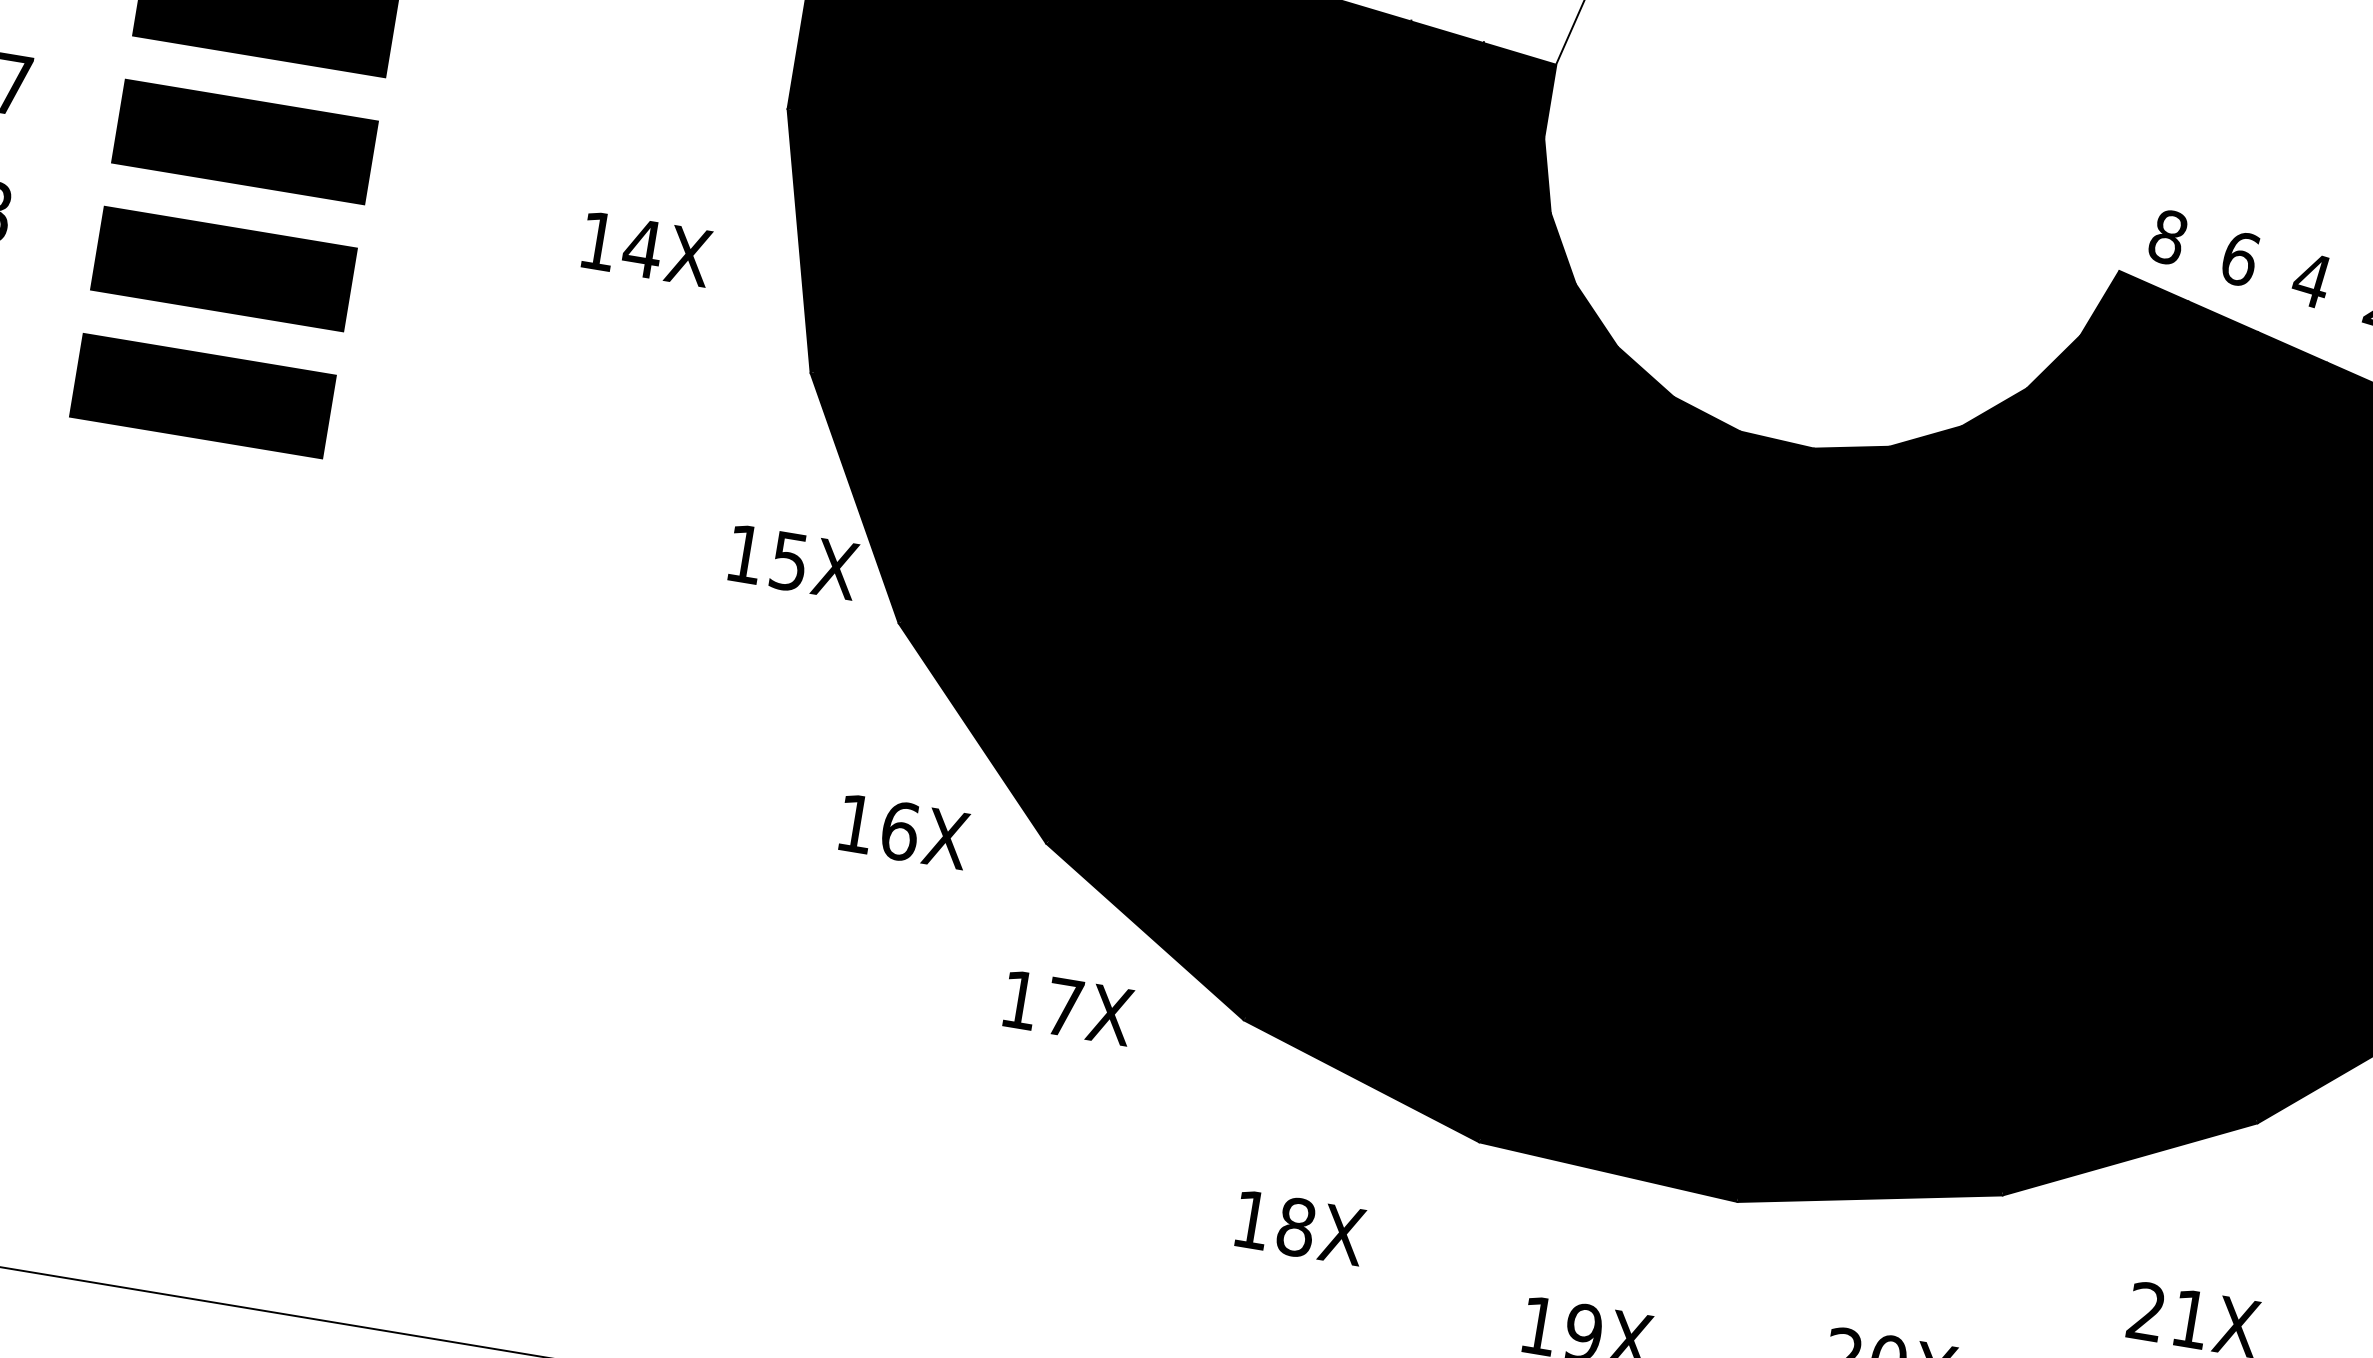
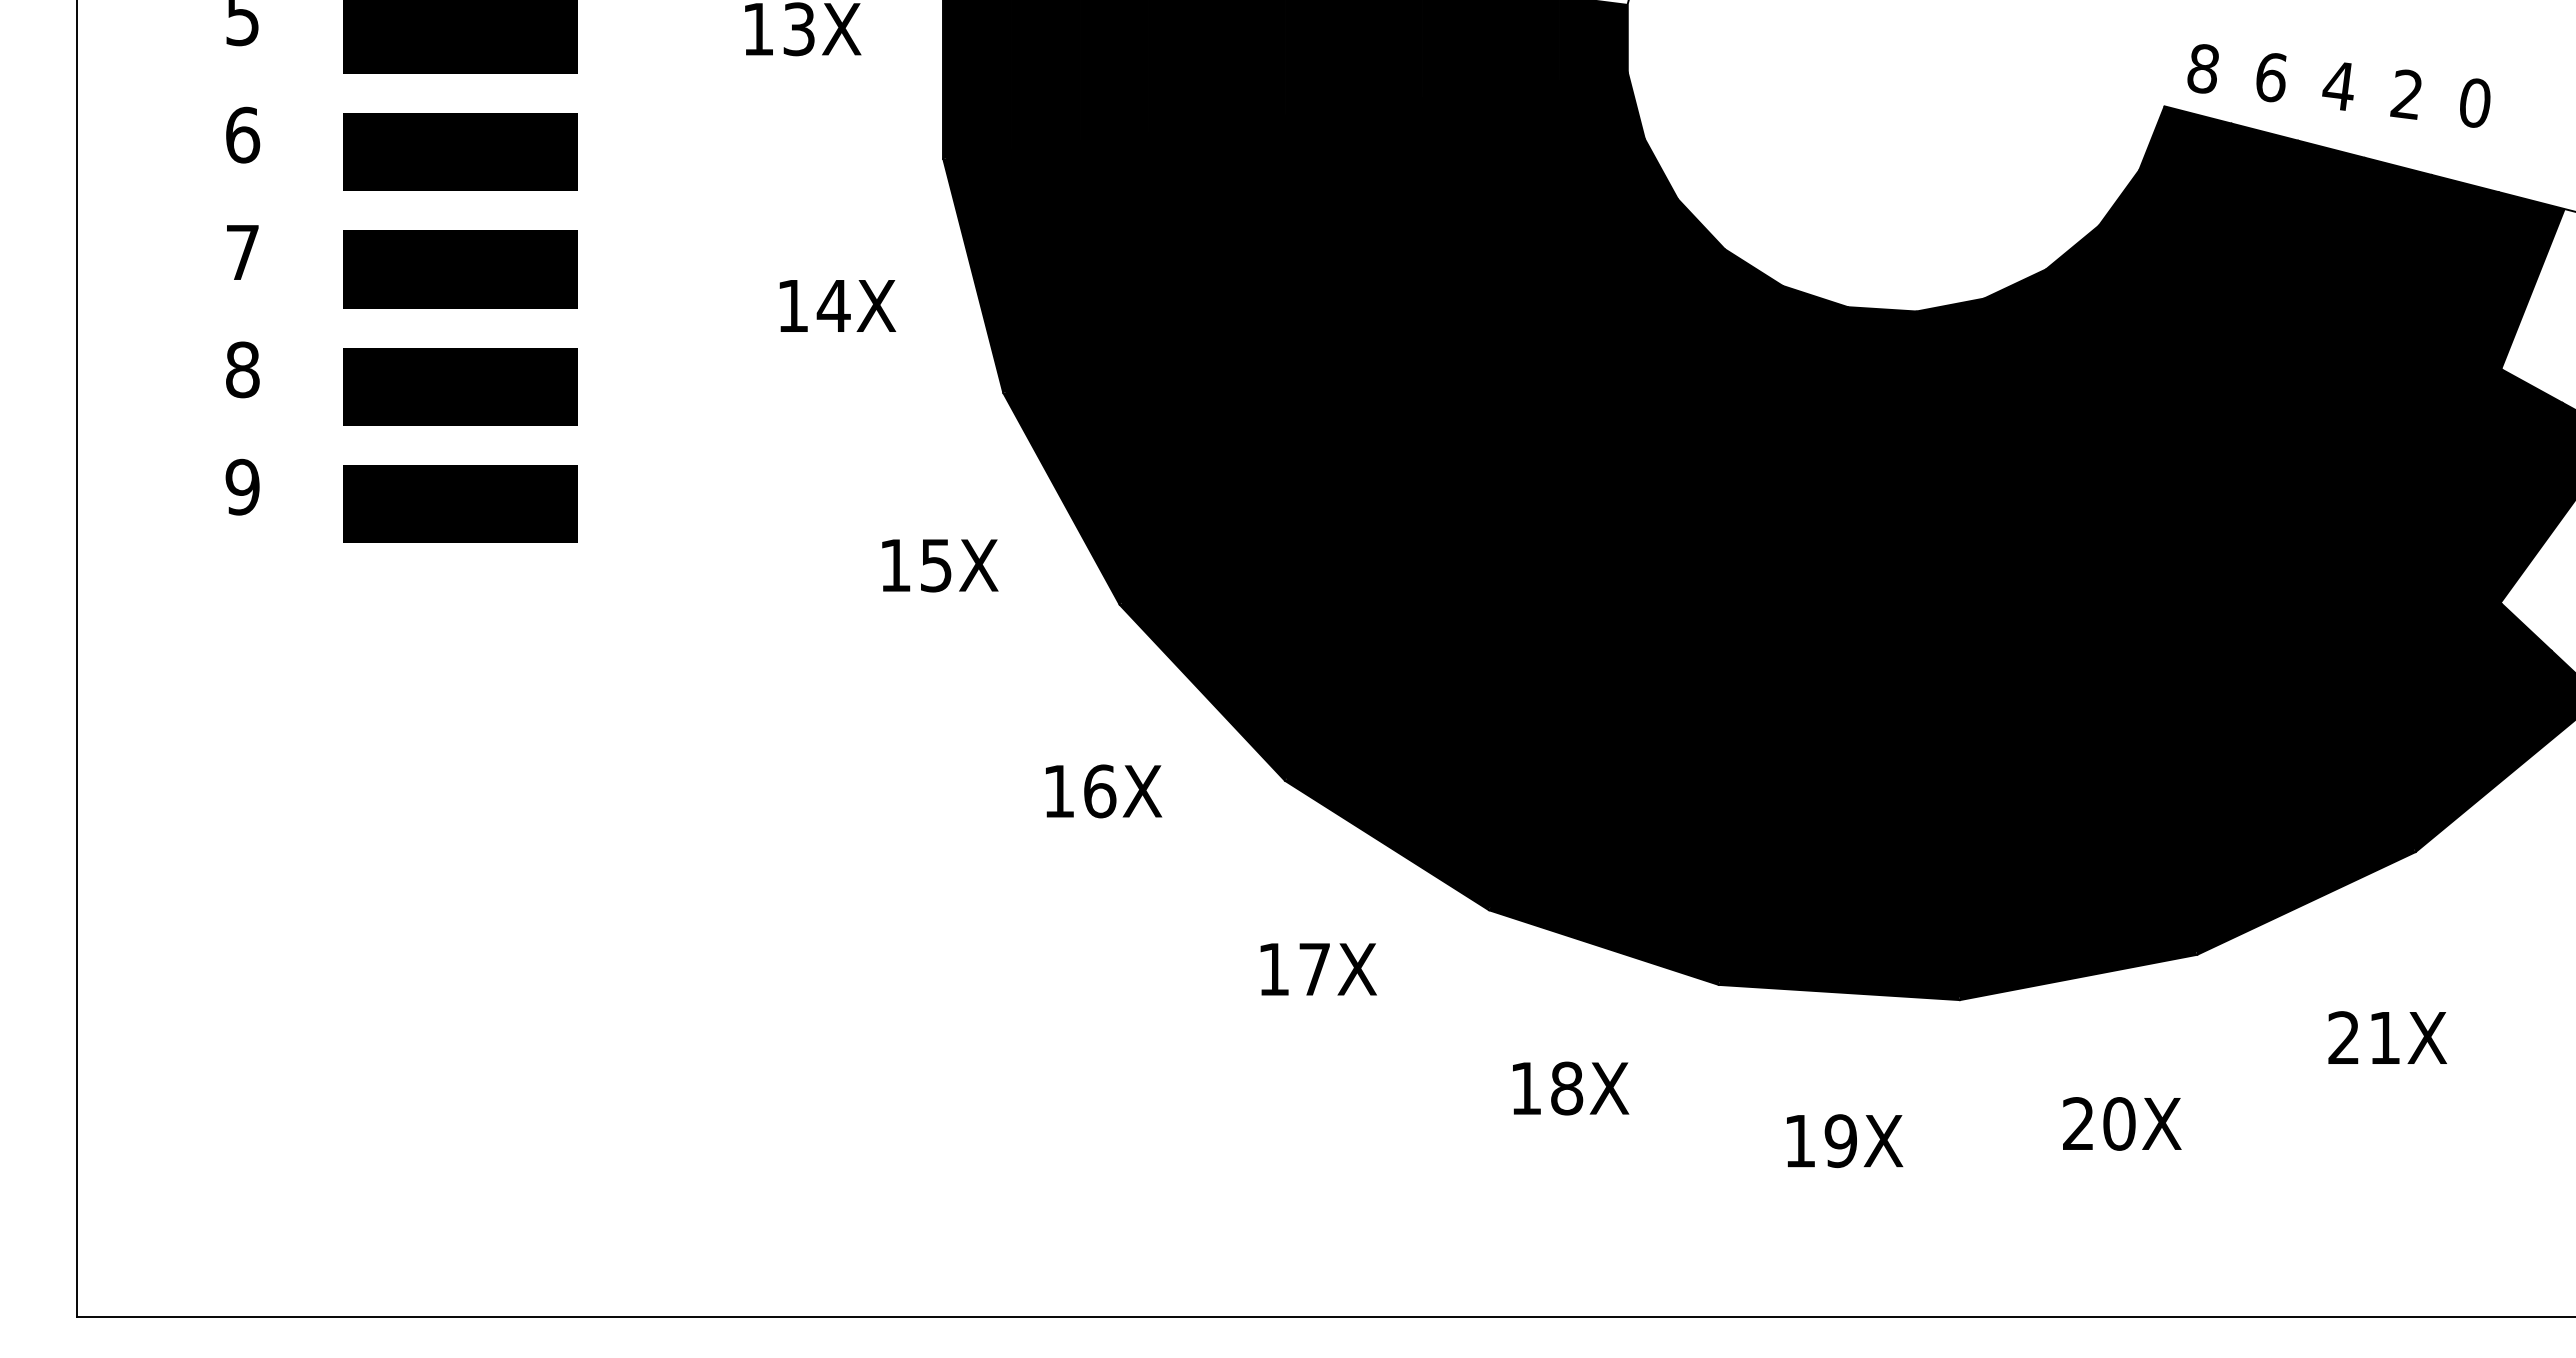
text: (793, 562) -> (940, 565), moved
text: (905, 832) -> (1104, 791), moved
text: (1068, 1008) -> (1318, 969), moved

